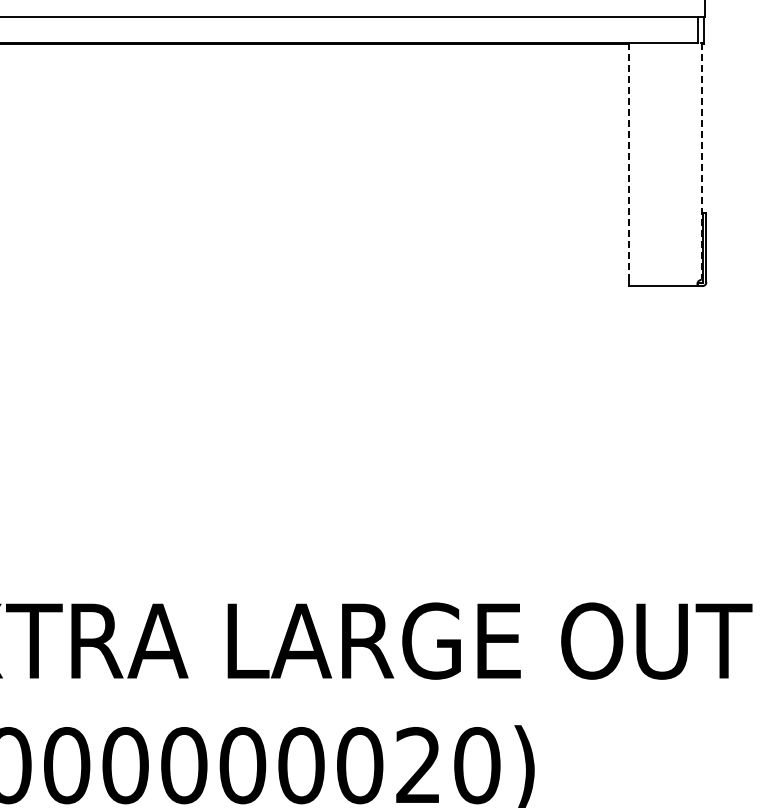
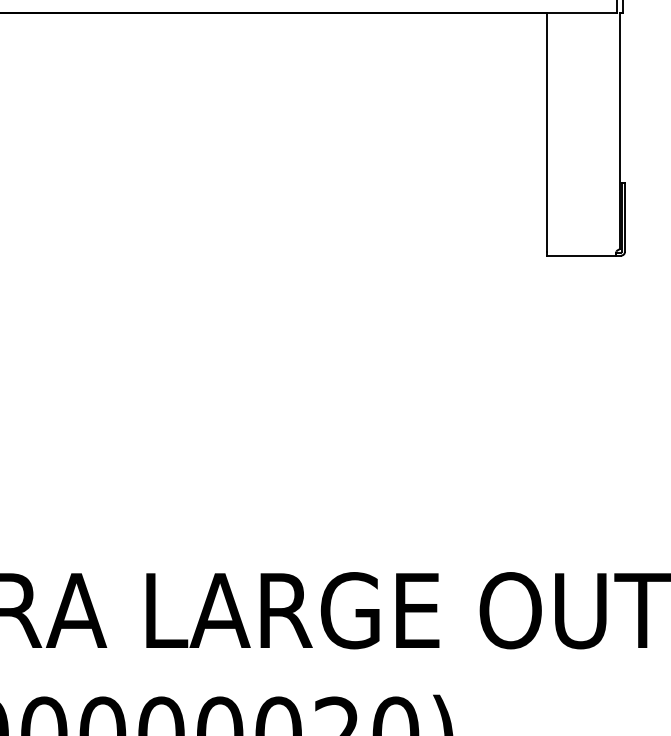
line: (701, 161) -> (620, 131), dashed -> solid
line: (628, 163) -> (547, 133), dashed -> solid

